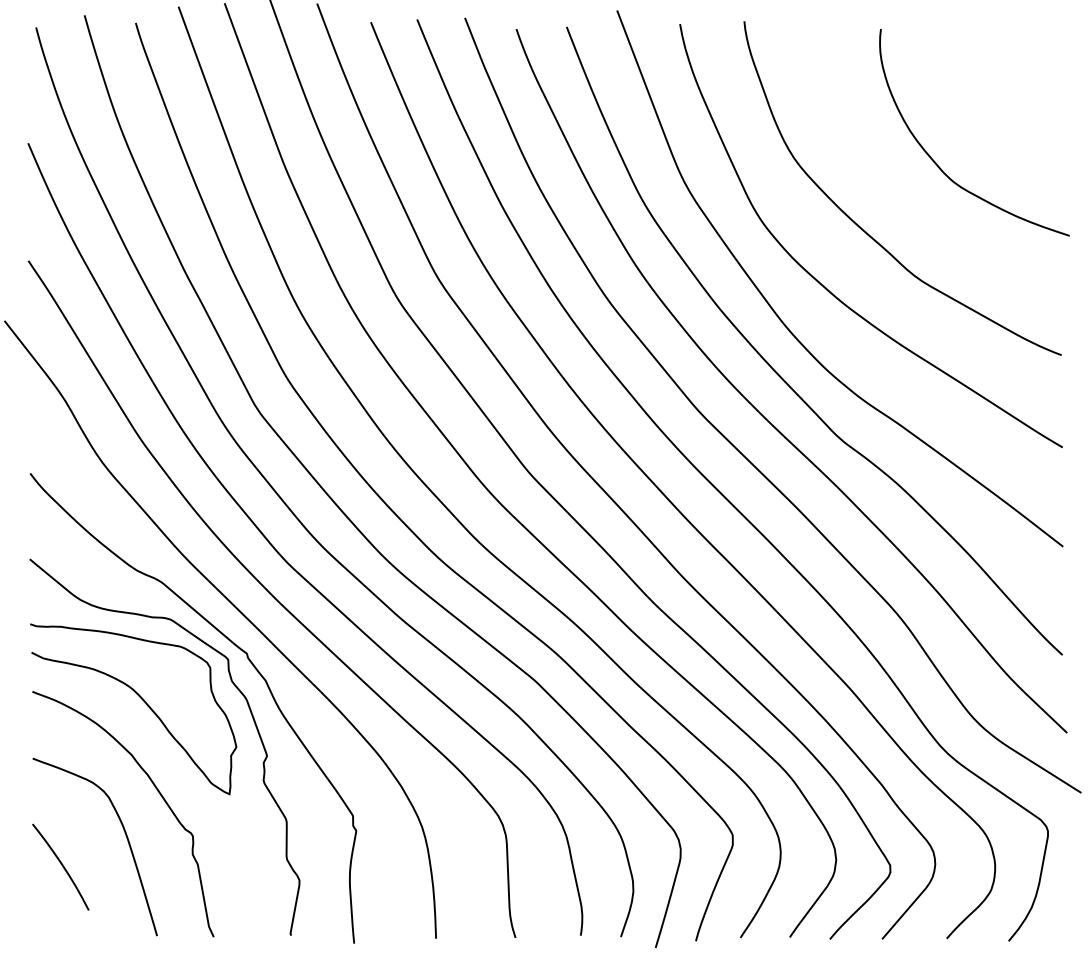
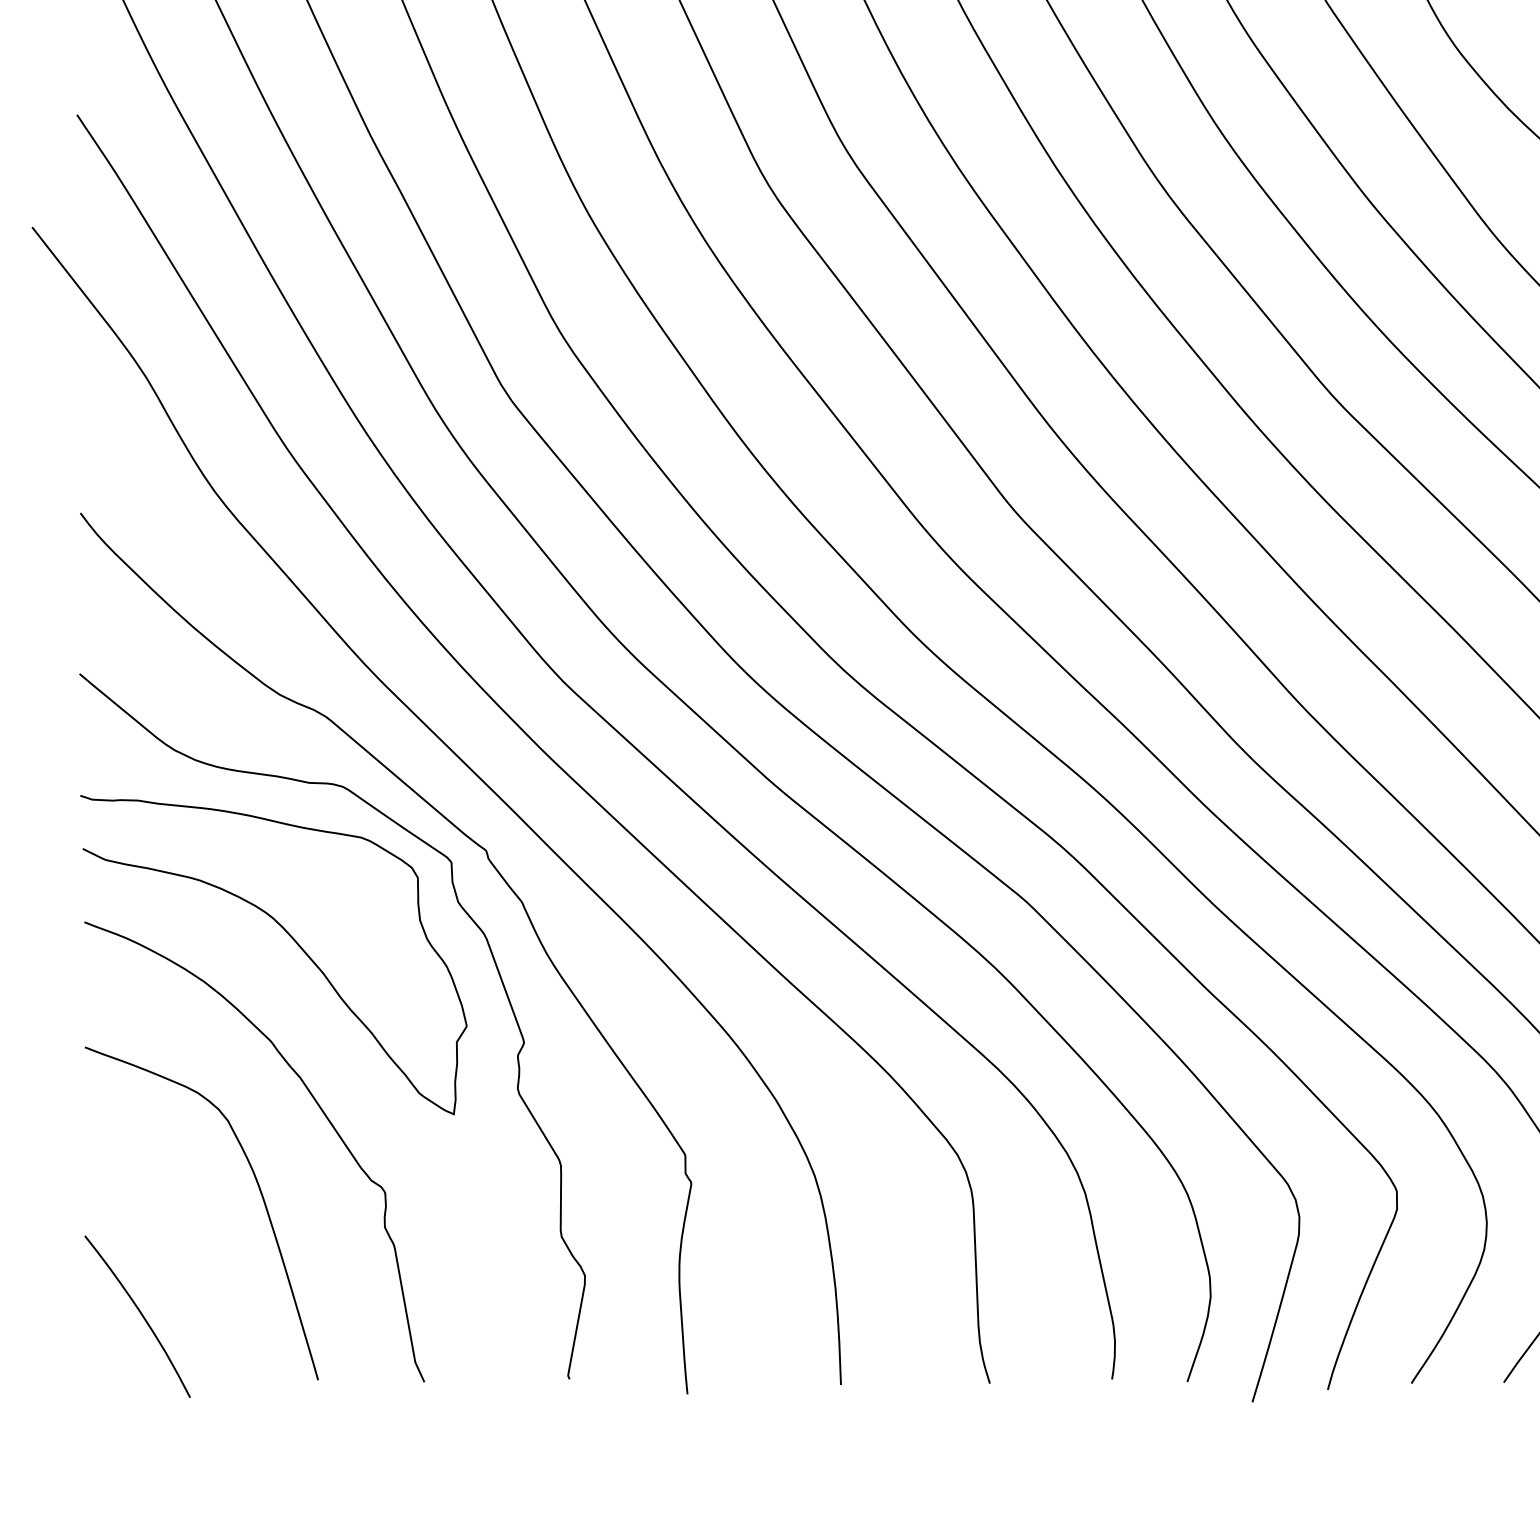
curve: (61, 865) -> (138, 1313), moved

